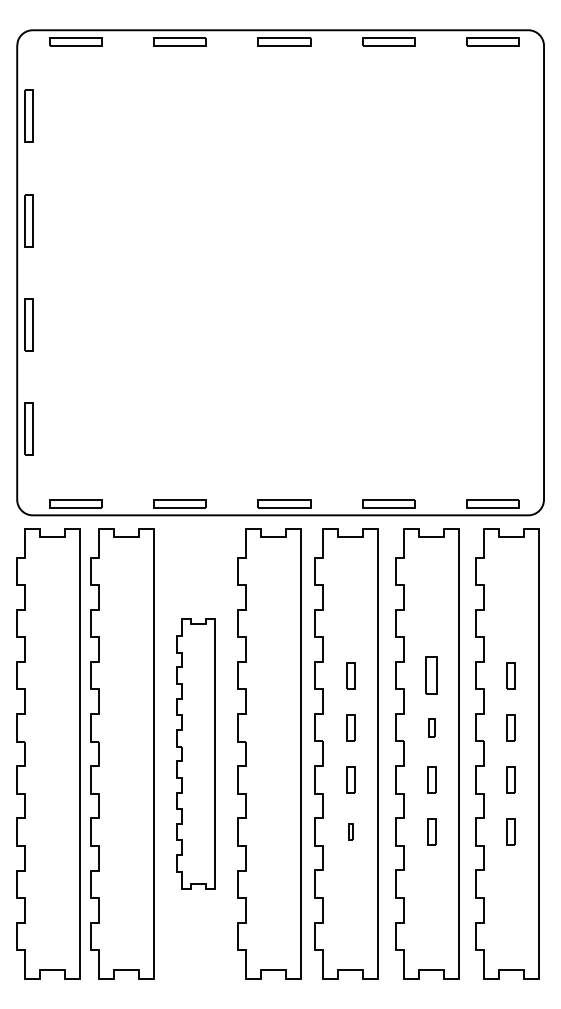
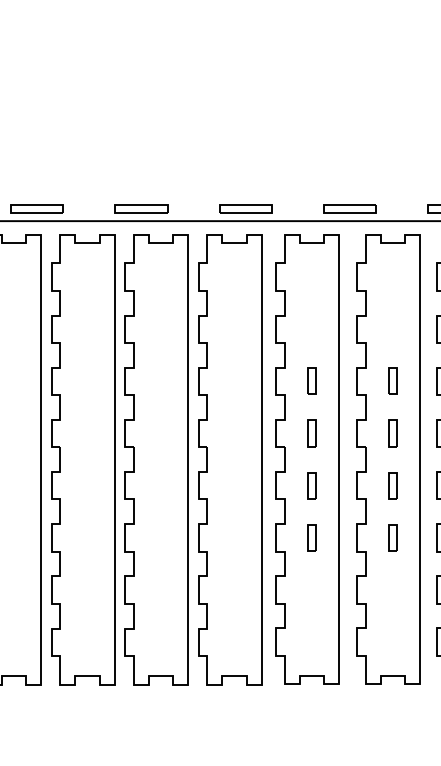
part: (431, 675) -> (392, 381), size x0.71
part: (431, 727) -> (392, 433), size x1.43
part: (195, 753) -> (156, 459), size x1.67
part: (350, 831) -> (311, 537), size x1.67

